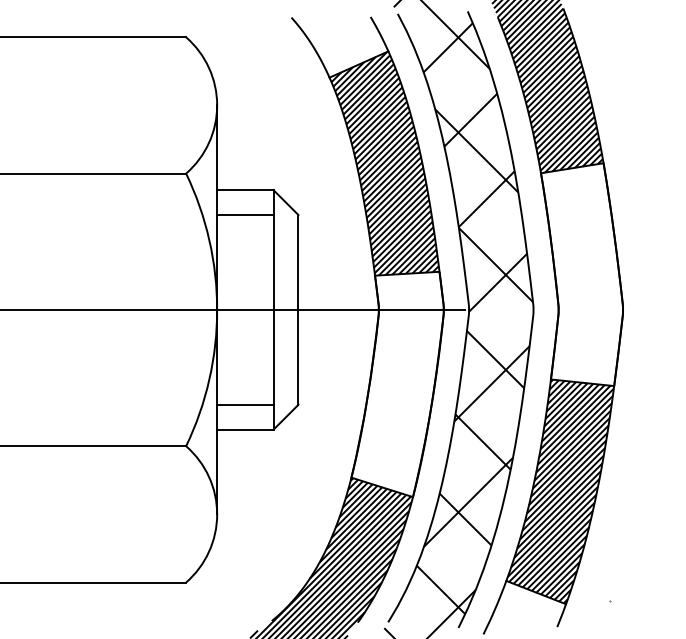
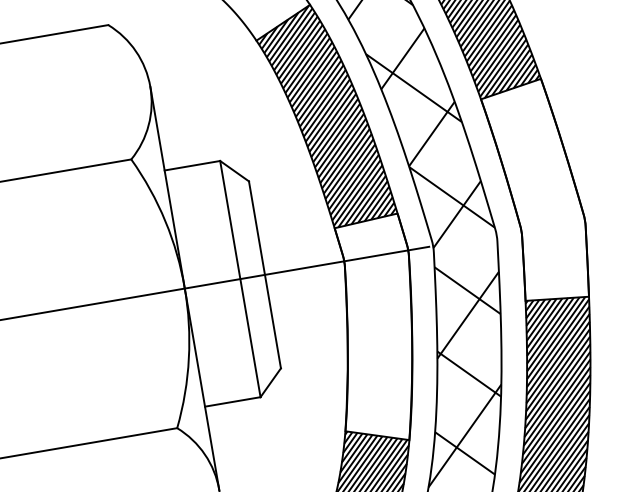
line: (245, 215) -> (196, 190), removed
line: (245, 404) -> (228, 377), removed

